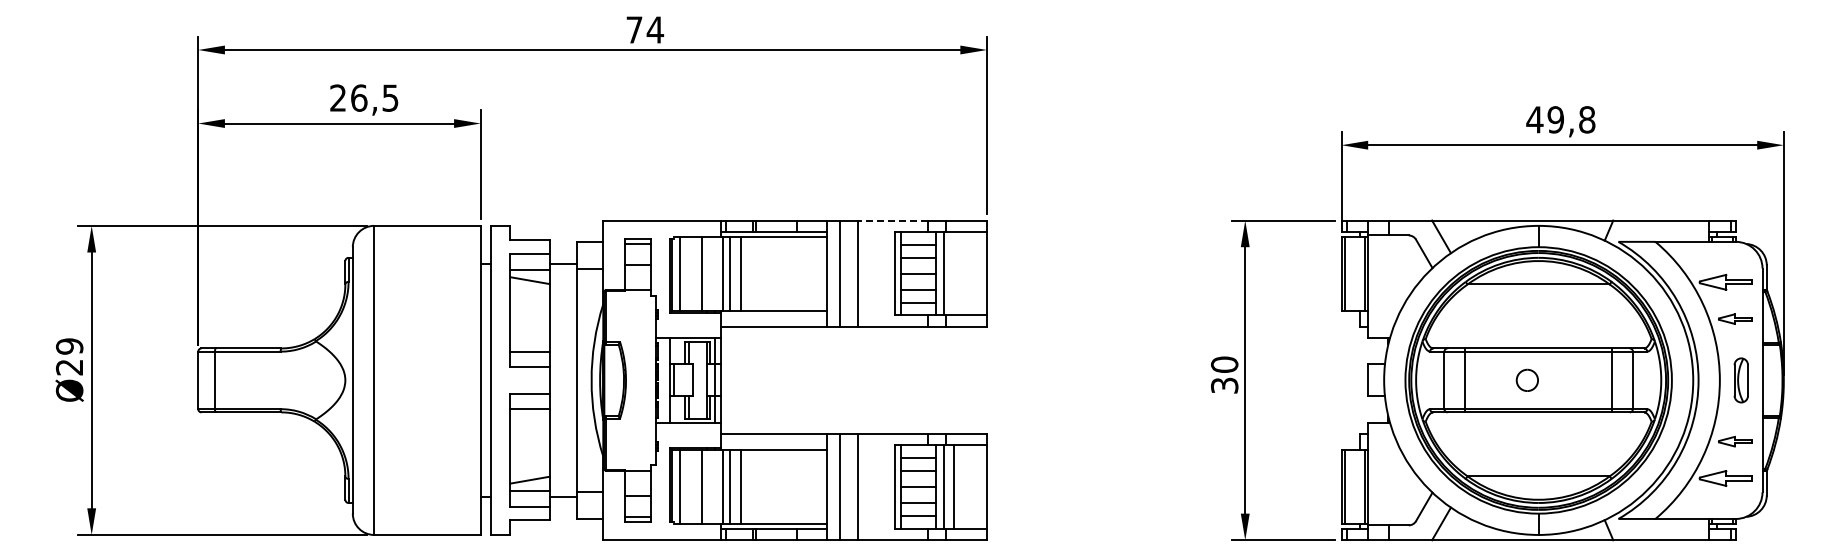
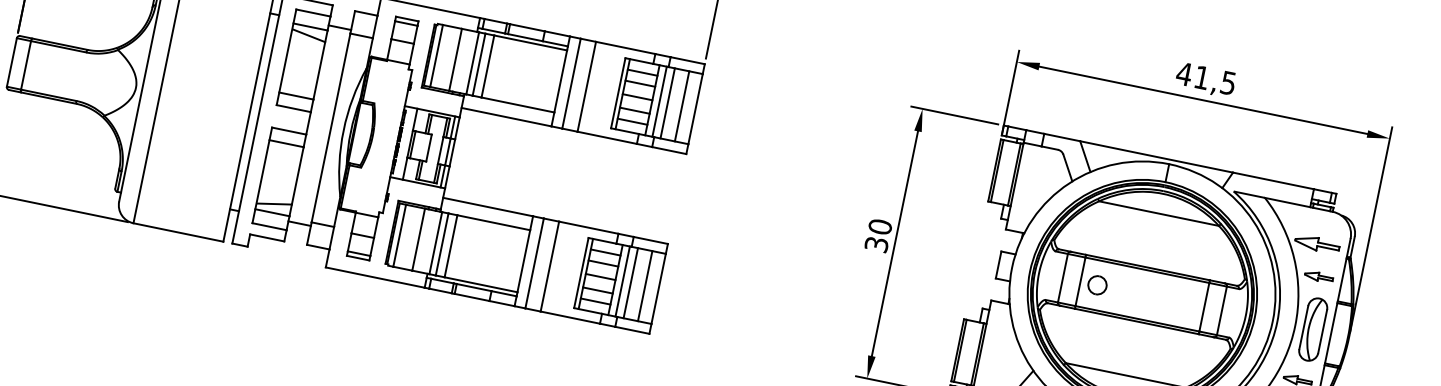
text: (1571, 119) -> (1215, 80), 49,8 -> 41,5
line: (892, 220) -> (625, 47), dashed -> solid
line: (953, 273) -> (667, 103), added
line: (971, 273) -> (682, 106), added
part: (1526, 379) -> (1096, 284), moved
part: (1741, 380) -> (1313, 329), size x1.67
line: (971, 486) -> (645, 285), added

